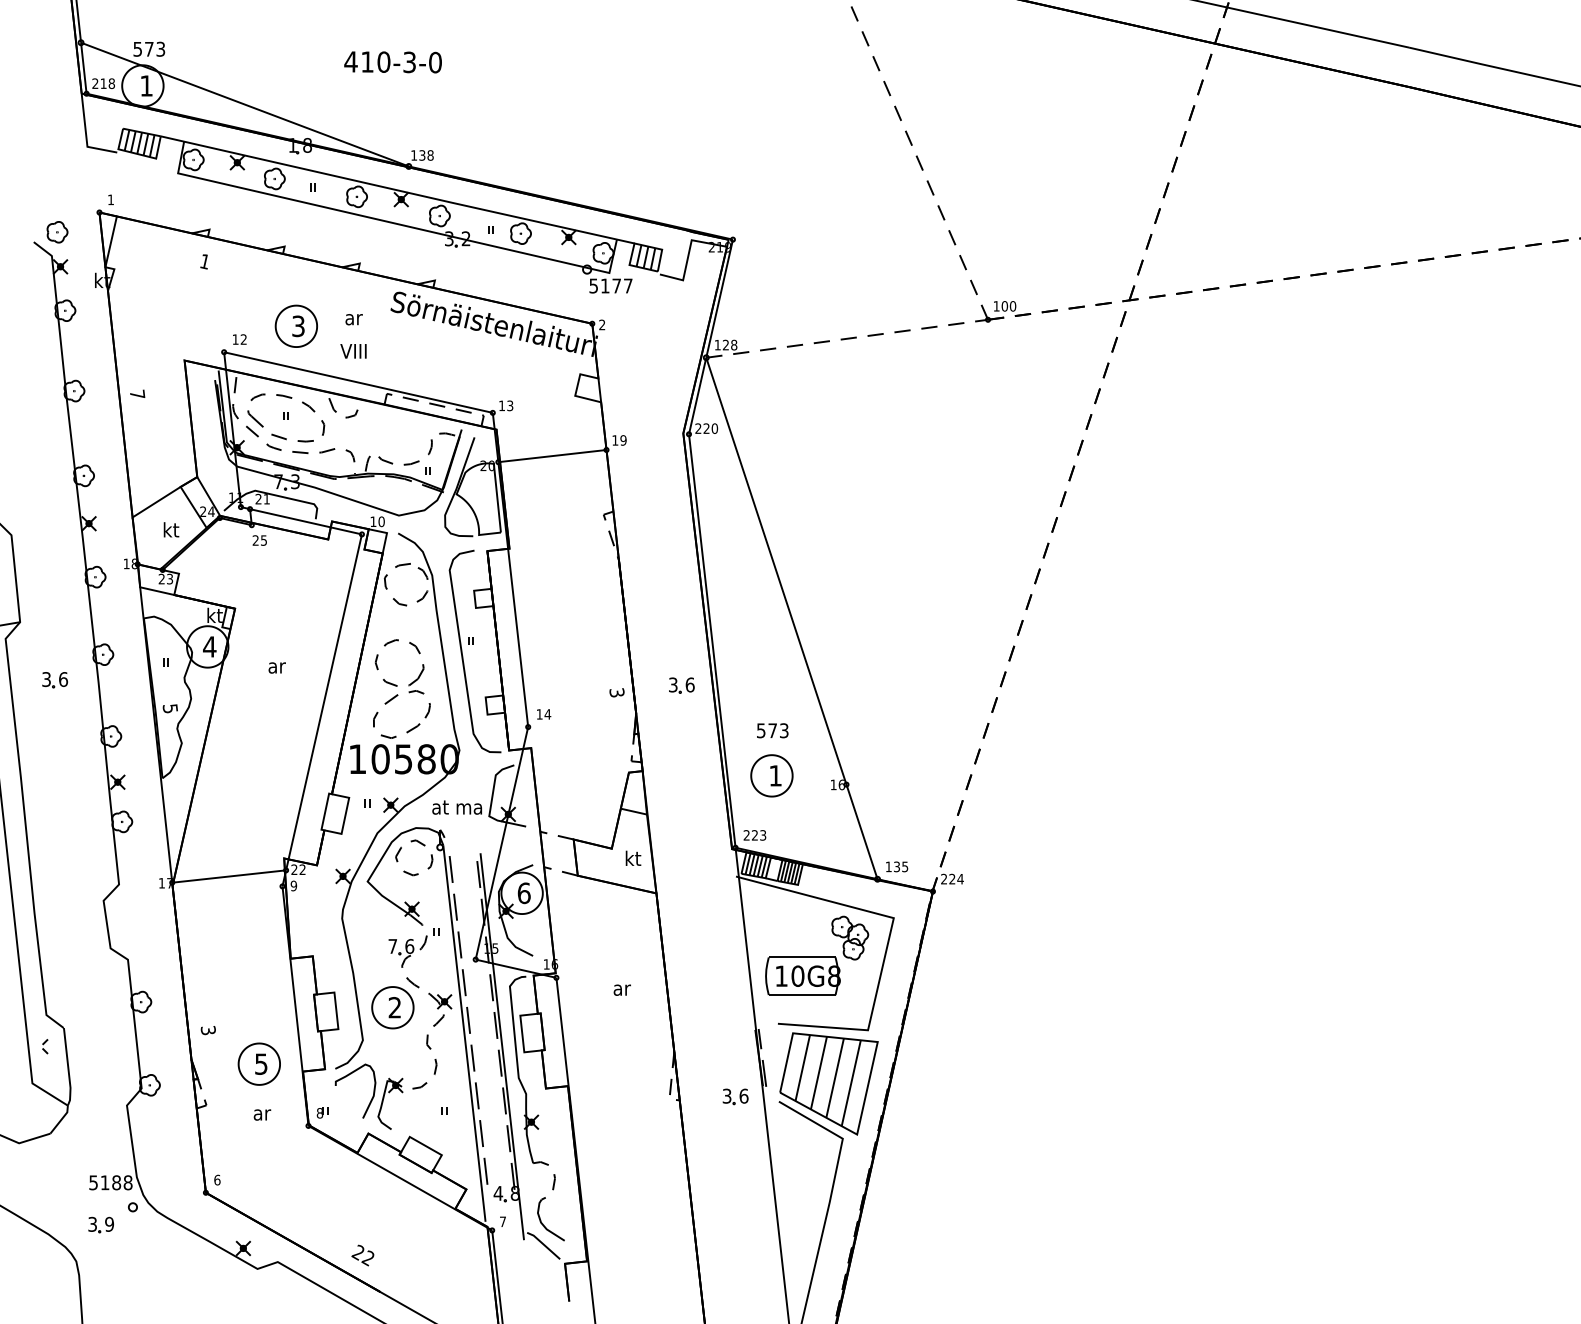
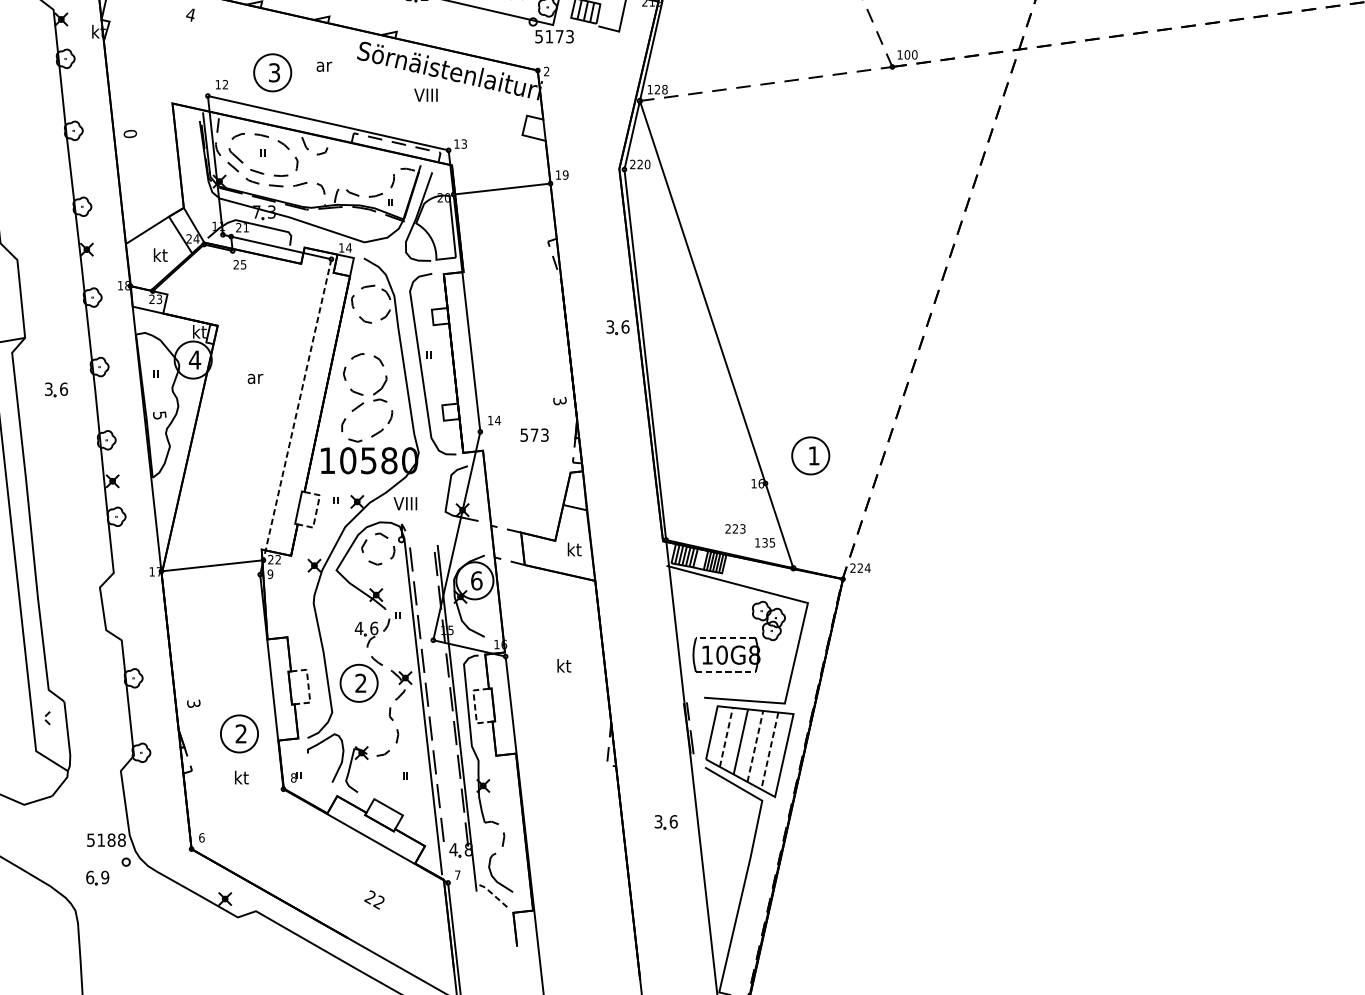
text: (204, 261) -> (190, 14), 1 -> 4
text: (628, 285) -> (570, 36), 5177 -> 5173
text: (353, 351) -> (425, 95), moved
text: (137, 394) -> (130, 133), 7 -> 0
text: (381, 521) -> (348, 247), 10 -> 14
part: (681, 685) -> (617, 327), moved
line: (323, 702) -> (296, 409), solid -> dashed
text: (772, 730) -> (534, 434), moved
part: (771, 775) -> (810, 455), moved
text: (456, 807) -> (416, 503), at ma -> VIII
line: (345, 816) -> (316, 512), solid -> dashed
text: (754, 835) -> (735, 529), moved
text: (897, 866) -> (765, 542), moved
text: (392, 946) -> (358, 628), 7 -> 4
line: (801, 957) -> (725, 638), solid -> dashed
text: (621, 987) -> (563, 665), ar -> kt
line: (802, 995) -> (726, 672), solid -> dashed
line: (336, 1011) -> (308, 686), solid -> dashed
line: (522, 1034) -> (475, 707), solid -> dashed
text: (261, 1063) -> (241, 733), 5 -> 2
line: (802, 1068) -> (726, 737), solid -> dashed
line: (835, 1078) -> (755, 746), solid -> dashed
line: (851, 1083) -> (770, 751), solid -> dashed
part: (735, 1096) -> (666, 822), moved
text: (262, 1112) -> (242, 777), ar -> kt
text: (92, 1223) -> (89, 876), 3 -> 6
line: (543, 1244) -> (494, 895), solid -> dashed
text: (362, 1255) -> (374, 899), moved

